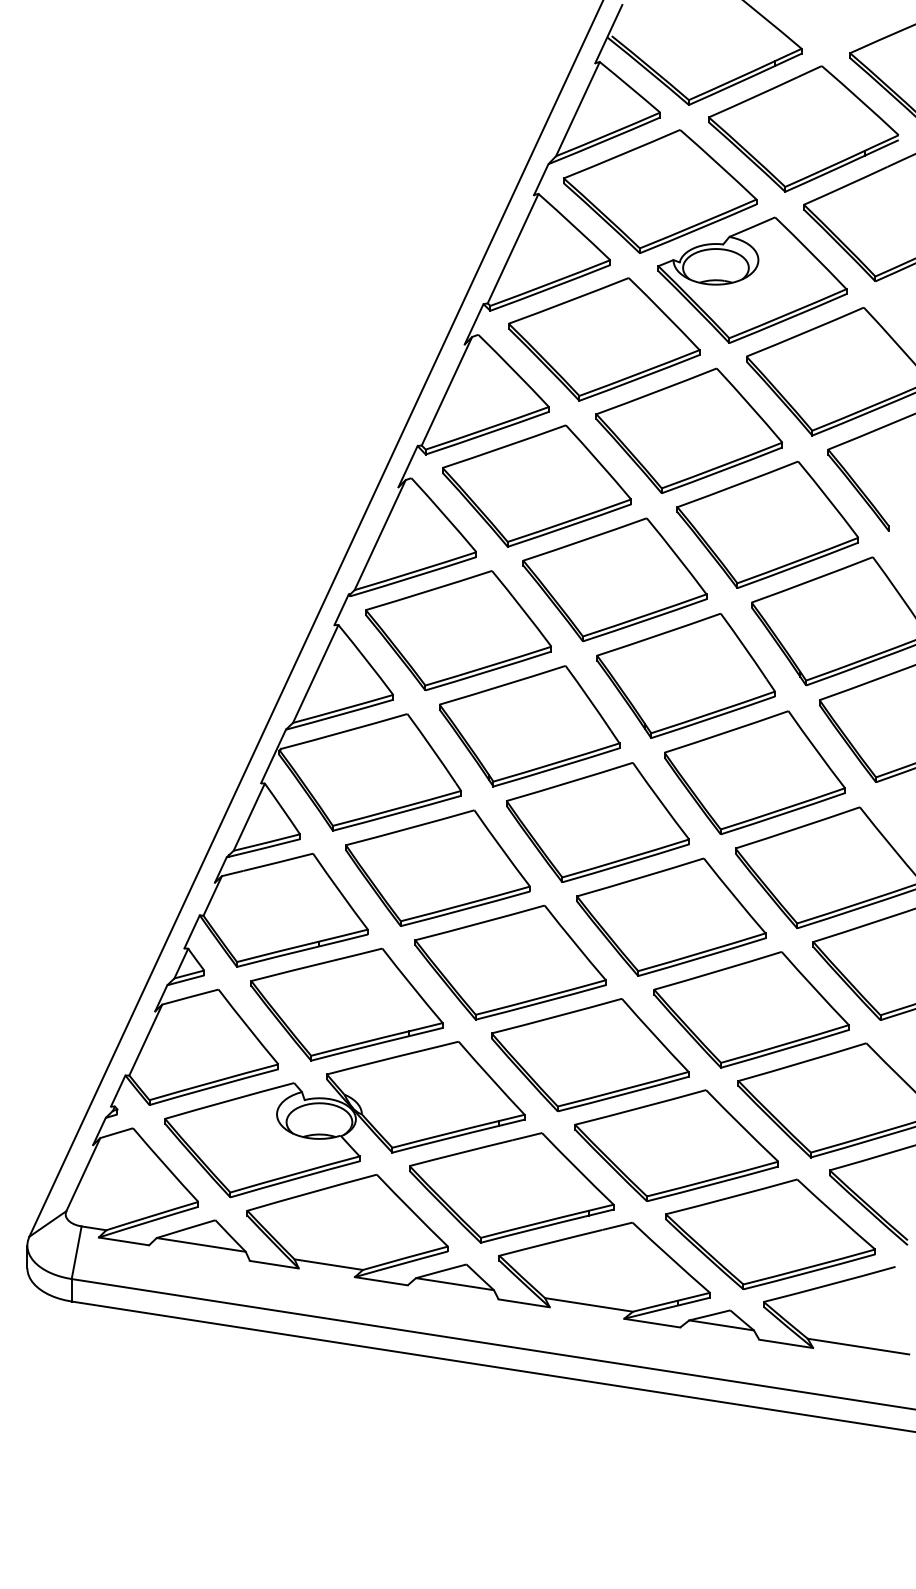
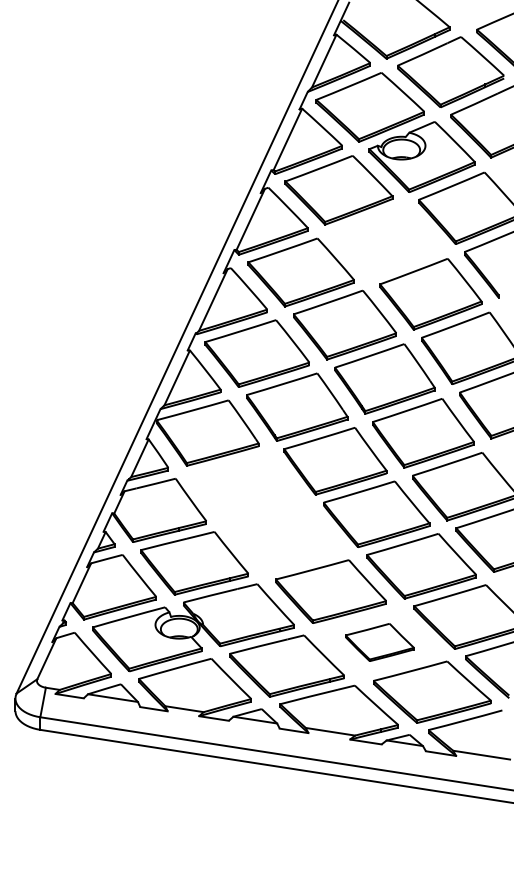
part: (688, 430) -> (386, 241), removed
part: (474, 913) -> (266, 512), removed
part: (676, 1145) -> (379, 642), size x0.6

